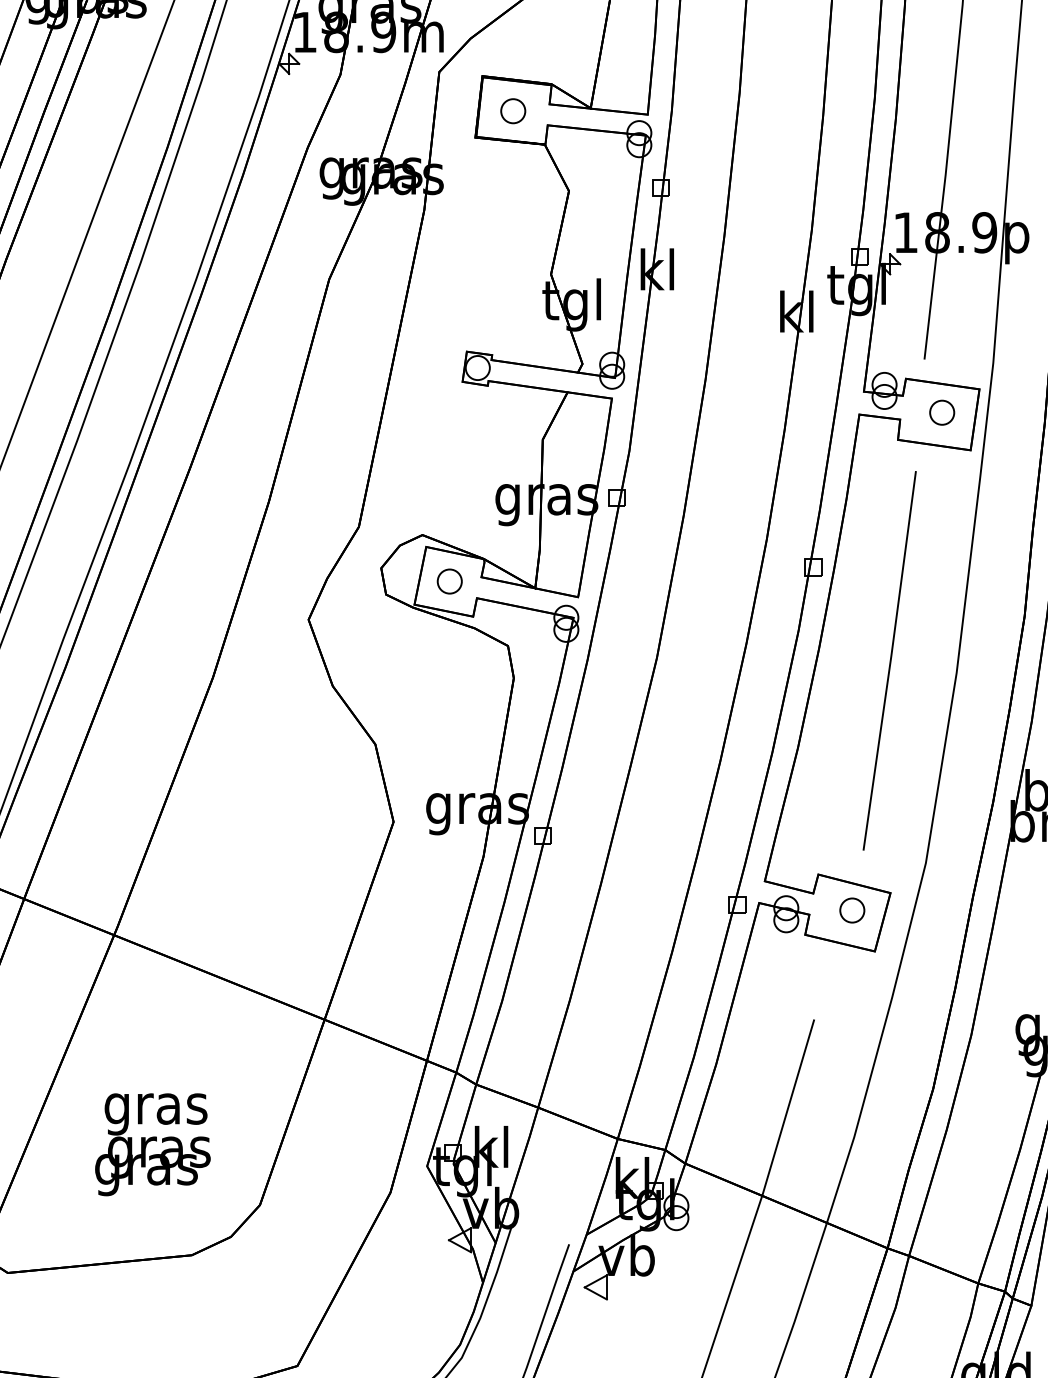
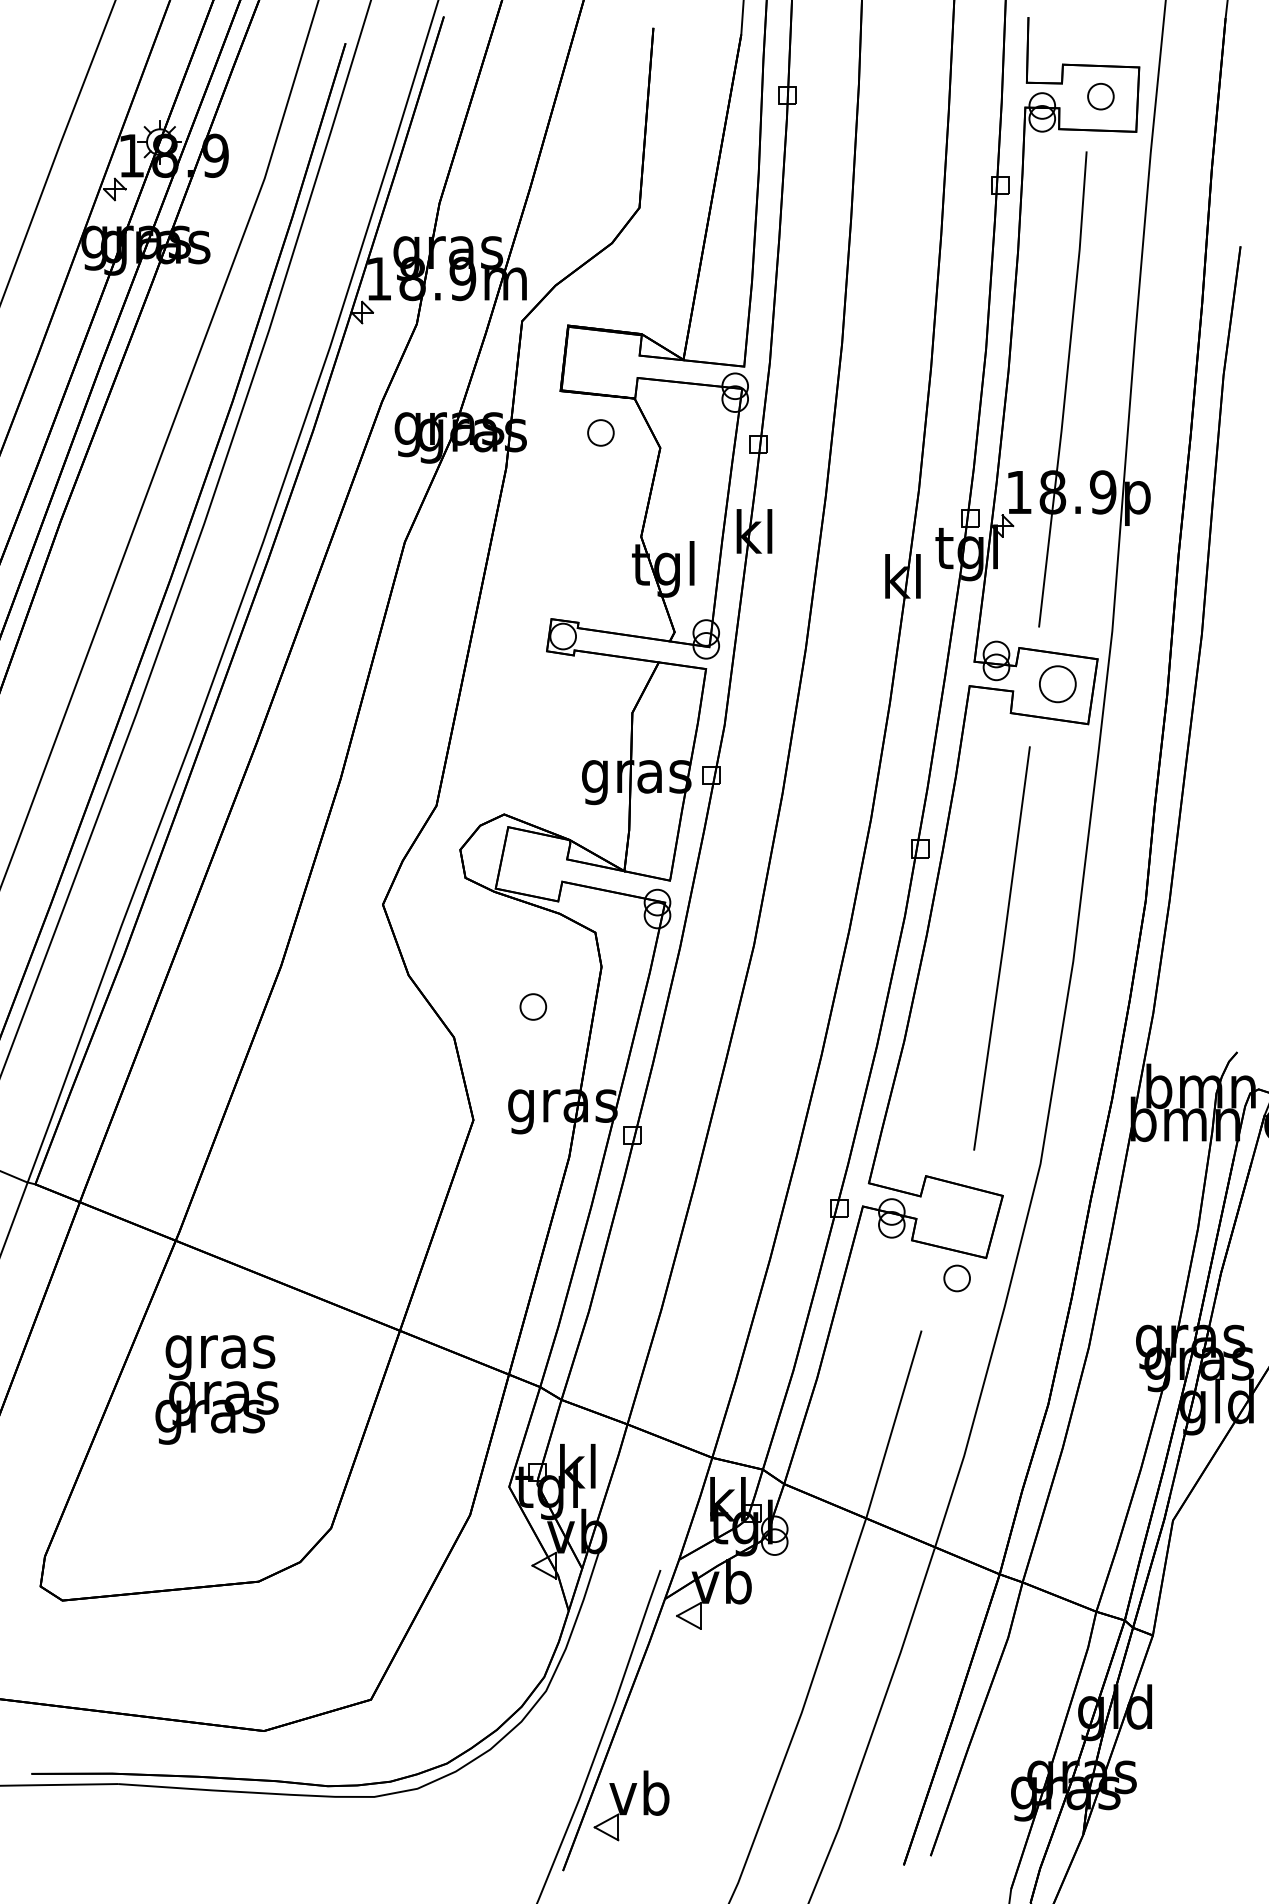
part: (512, 110) -> (600, 432), moved
part: (941, 412) -> (1057, 683), size x1.4
part: (449, 581) -> (533, 1006), moved
part: (851, 910) -> (956, 1278), moved
text: (152, 1144) -> (216, 1389), moved

